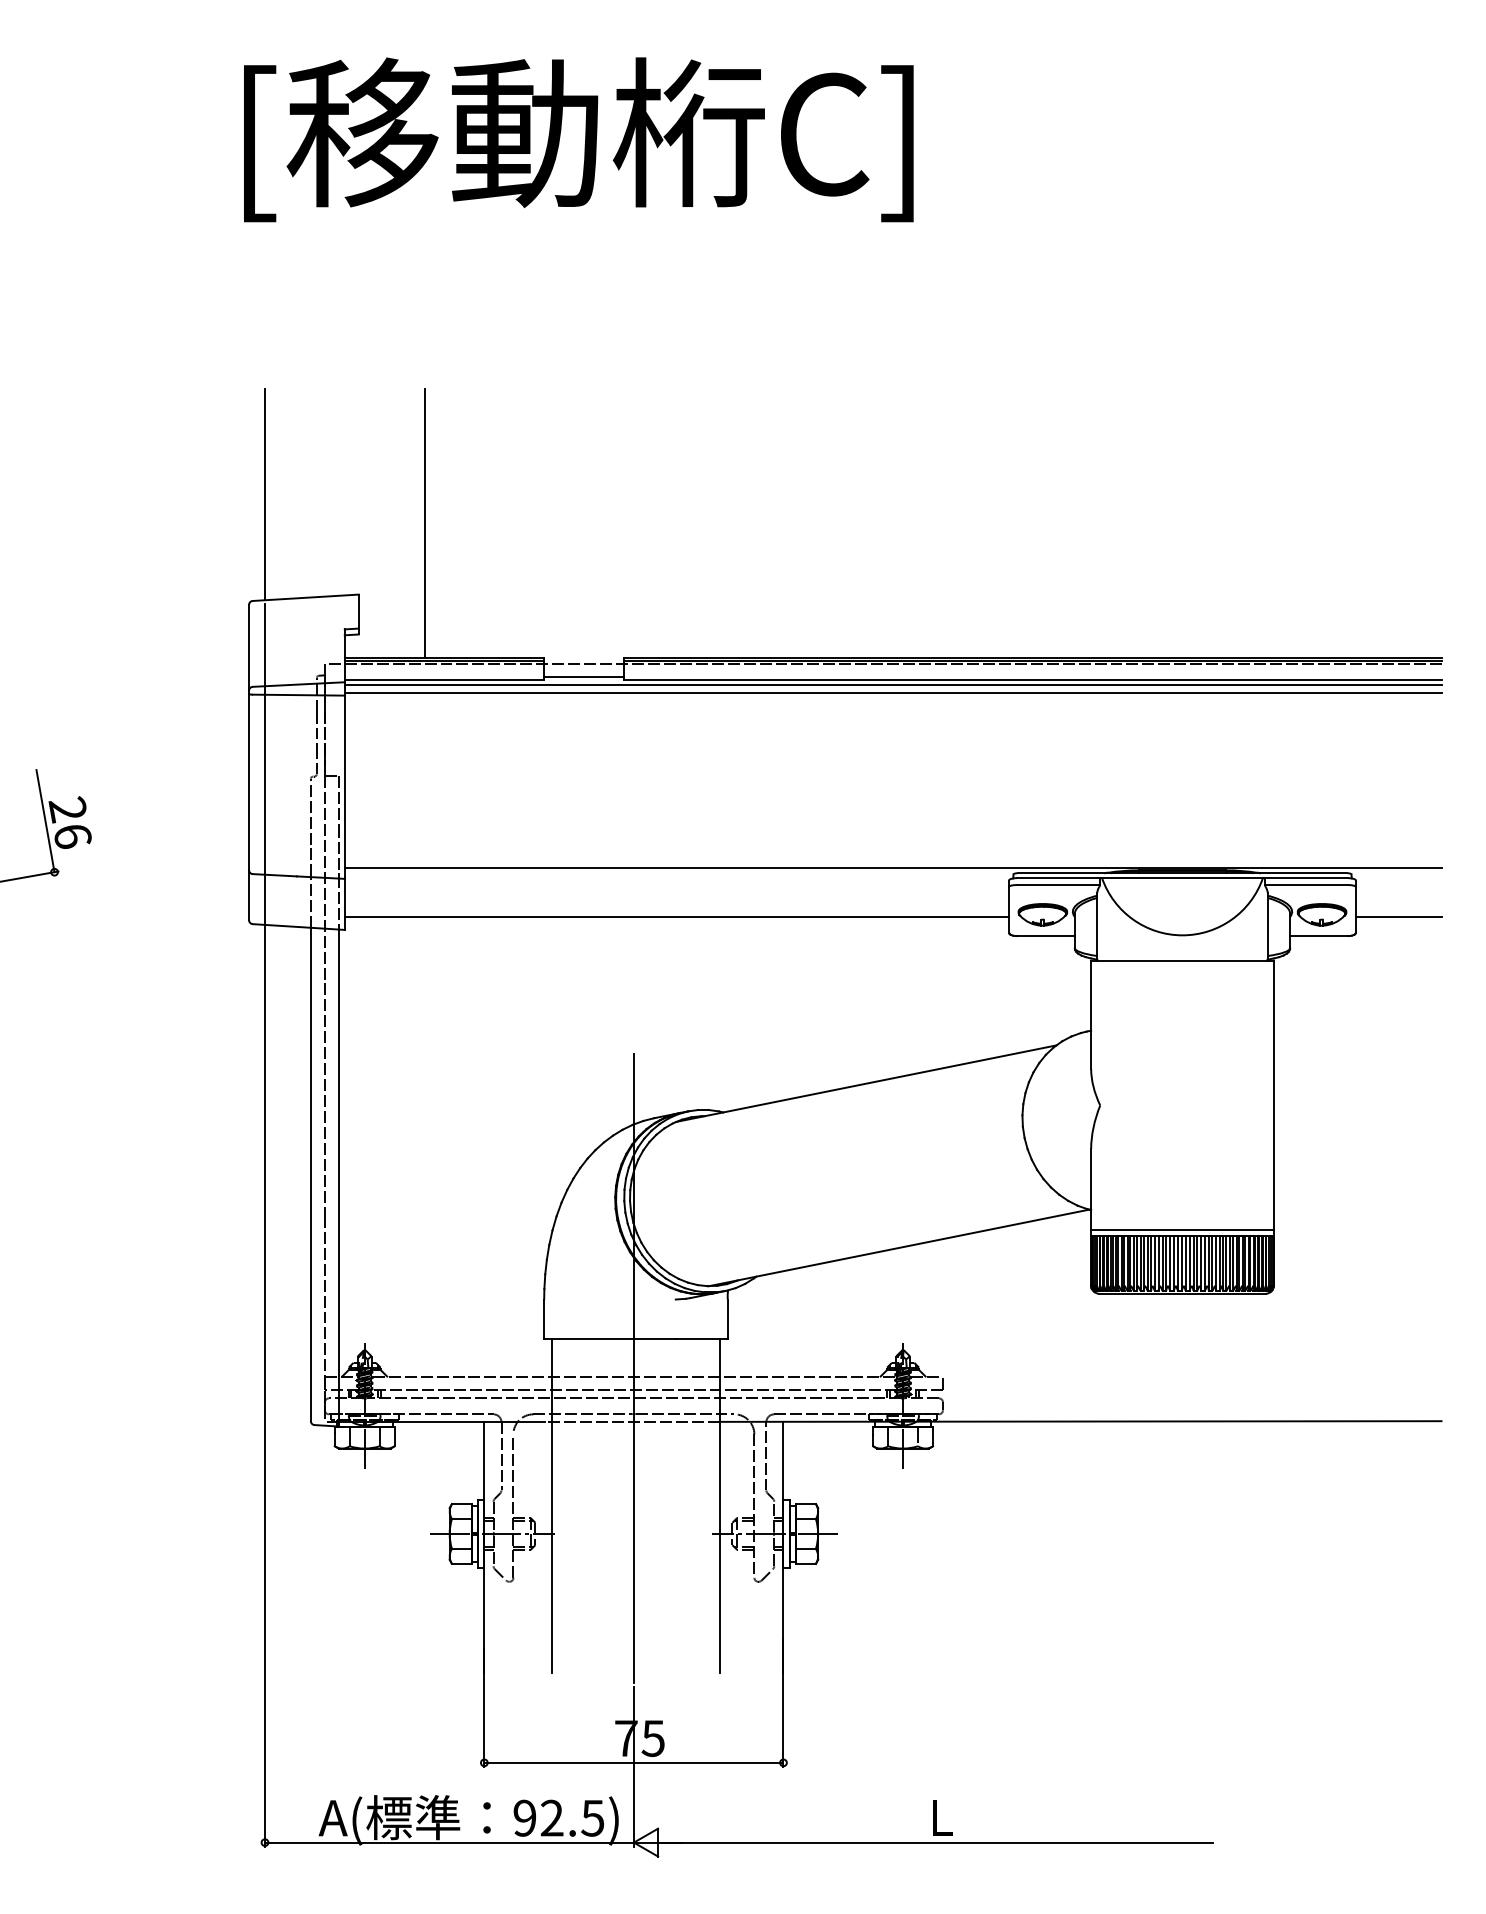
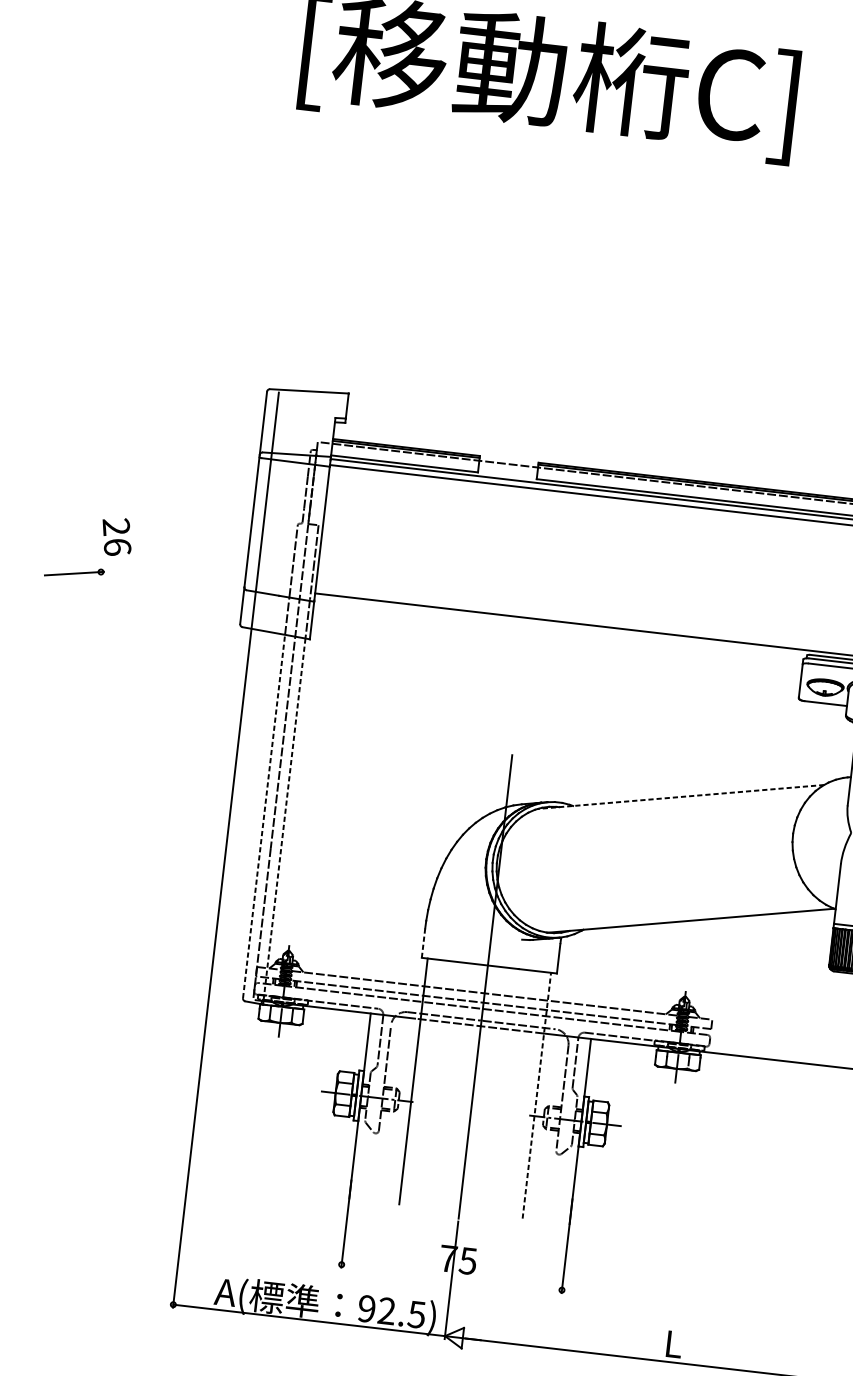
line: (265, 494) -> (288, 311), removed
line: (424, 523) -> (403, 346), removed
line: (583, 677) -> (507, 473), removed
line: (45, 821) -> (98, 533), removed
line: (676, 916) -> (555, 657), removed
line: (865, 1083) -> (680, 796), solid -> dashed
line: (310, 1174) -> (263, 816), solid -> dashed
line: (338, 1176) -> (284, 820), solid -> dashed
line: (544, 1319) -> (423, 943), solid -> dashed
line: (719, 1506) -> (536, 1095), solid -> dashed
line: (633, 1762) -> (451, 1277), removed

